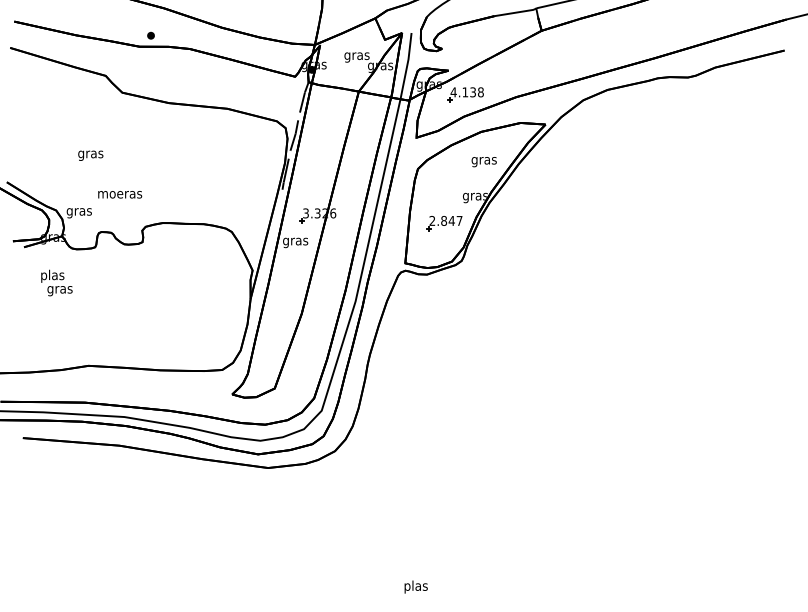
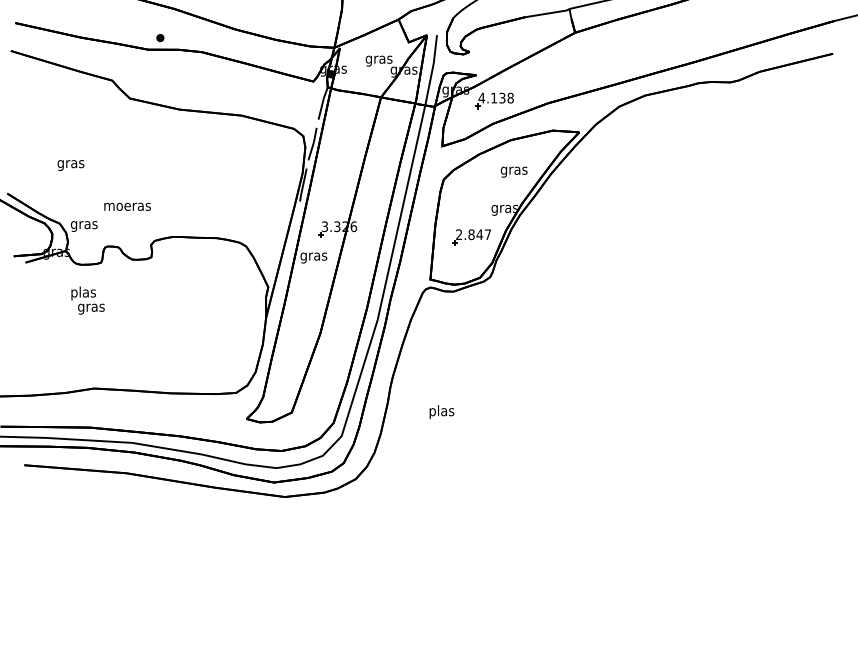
text: (90, 155) -> (70, 165), moved
text: (56, 282) -> (87, 300), moved
text: (415, 586) -> (441, 411), moved

